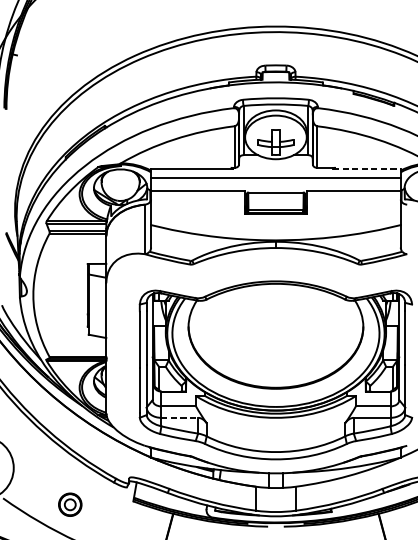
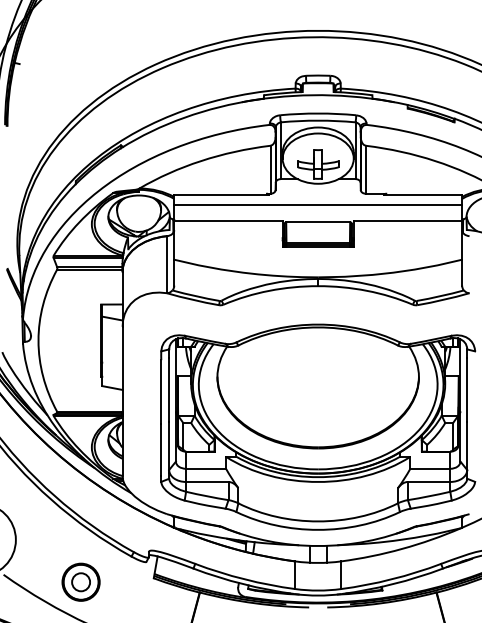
line: (367, 168) -> (423, 194), dashed -> solid
line: (179, 417) -> (207, 481), dashed -> solid
part: (69, 504) -> (80, 581), size x1.43

